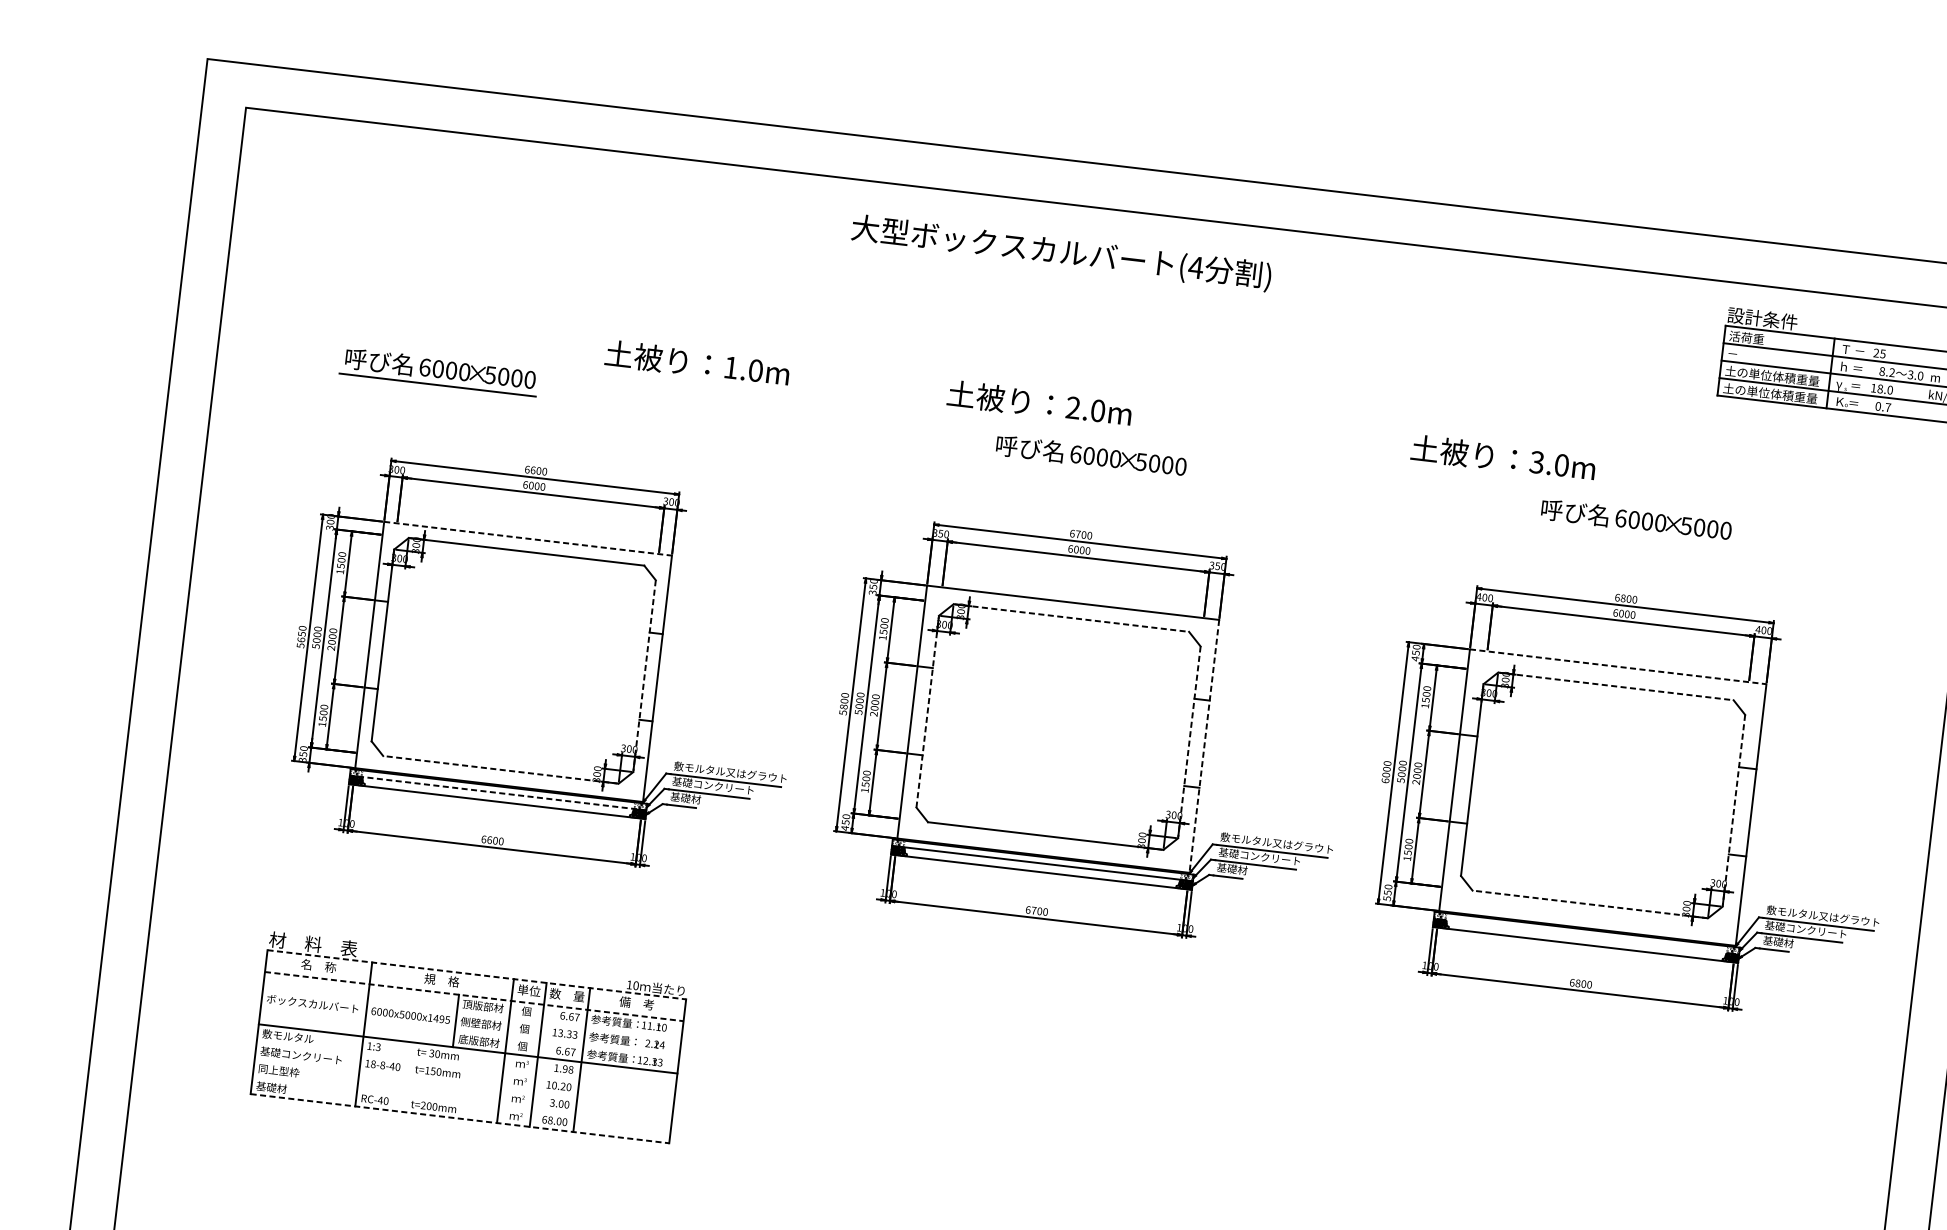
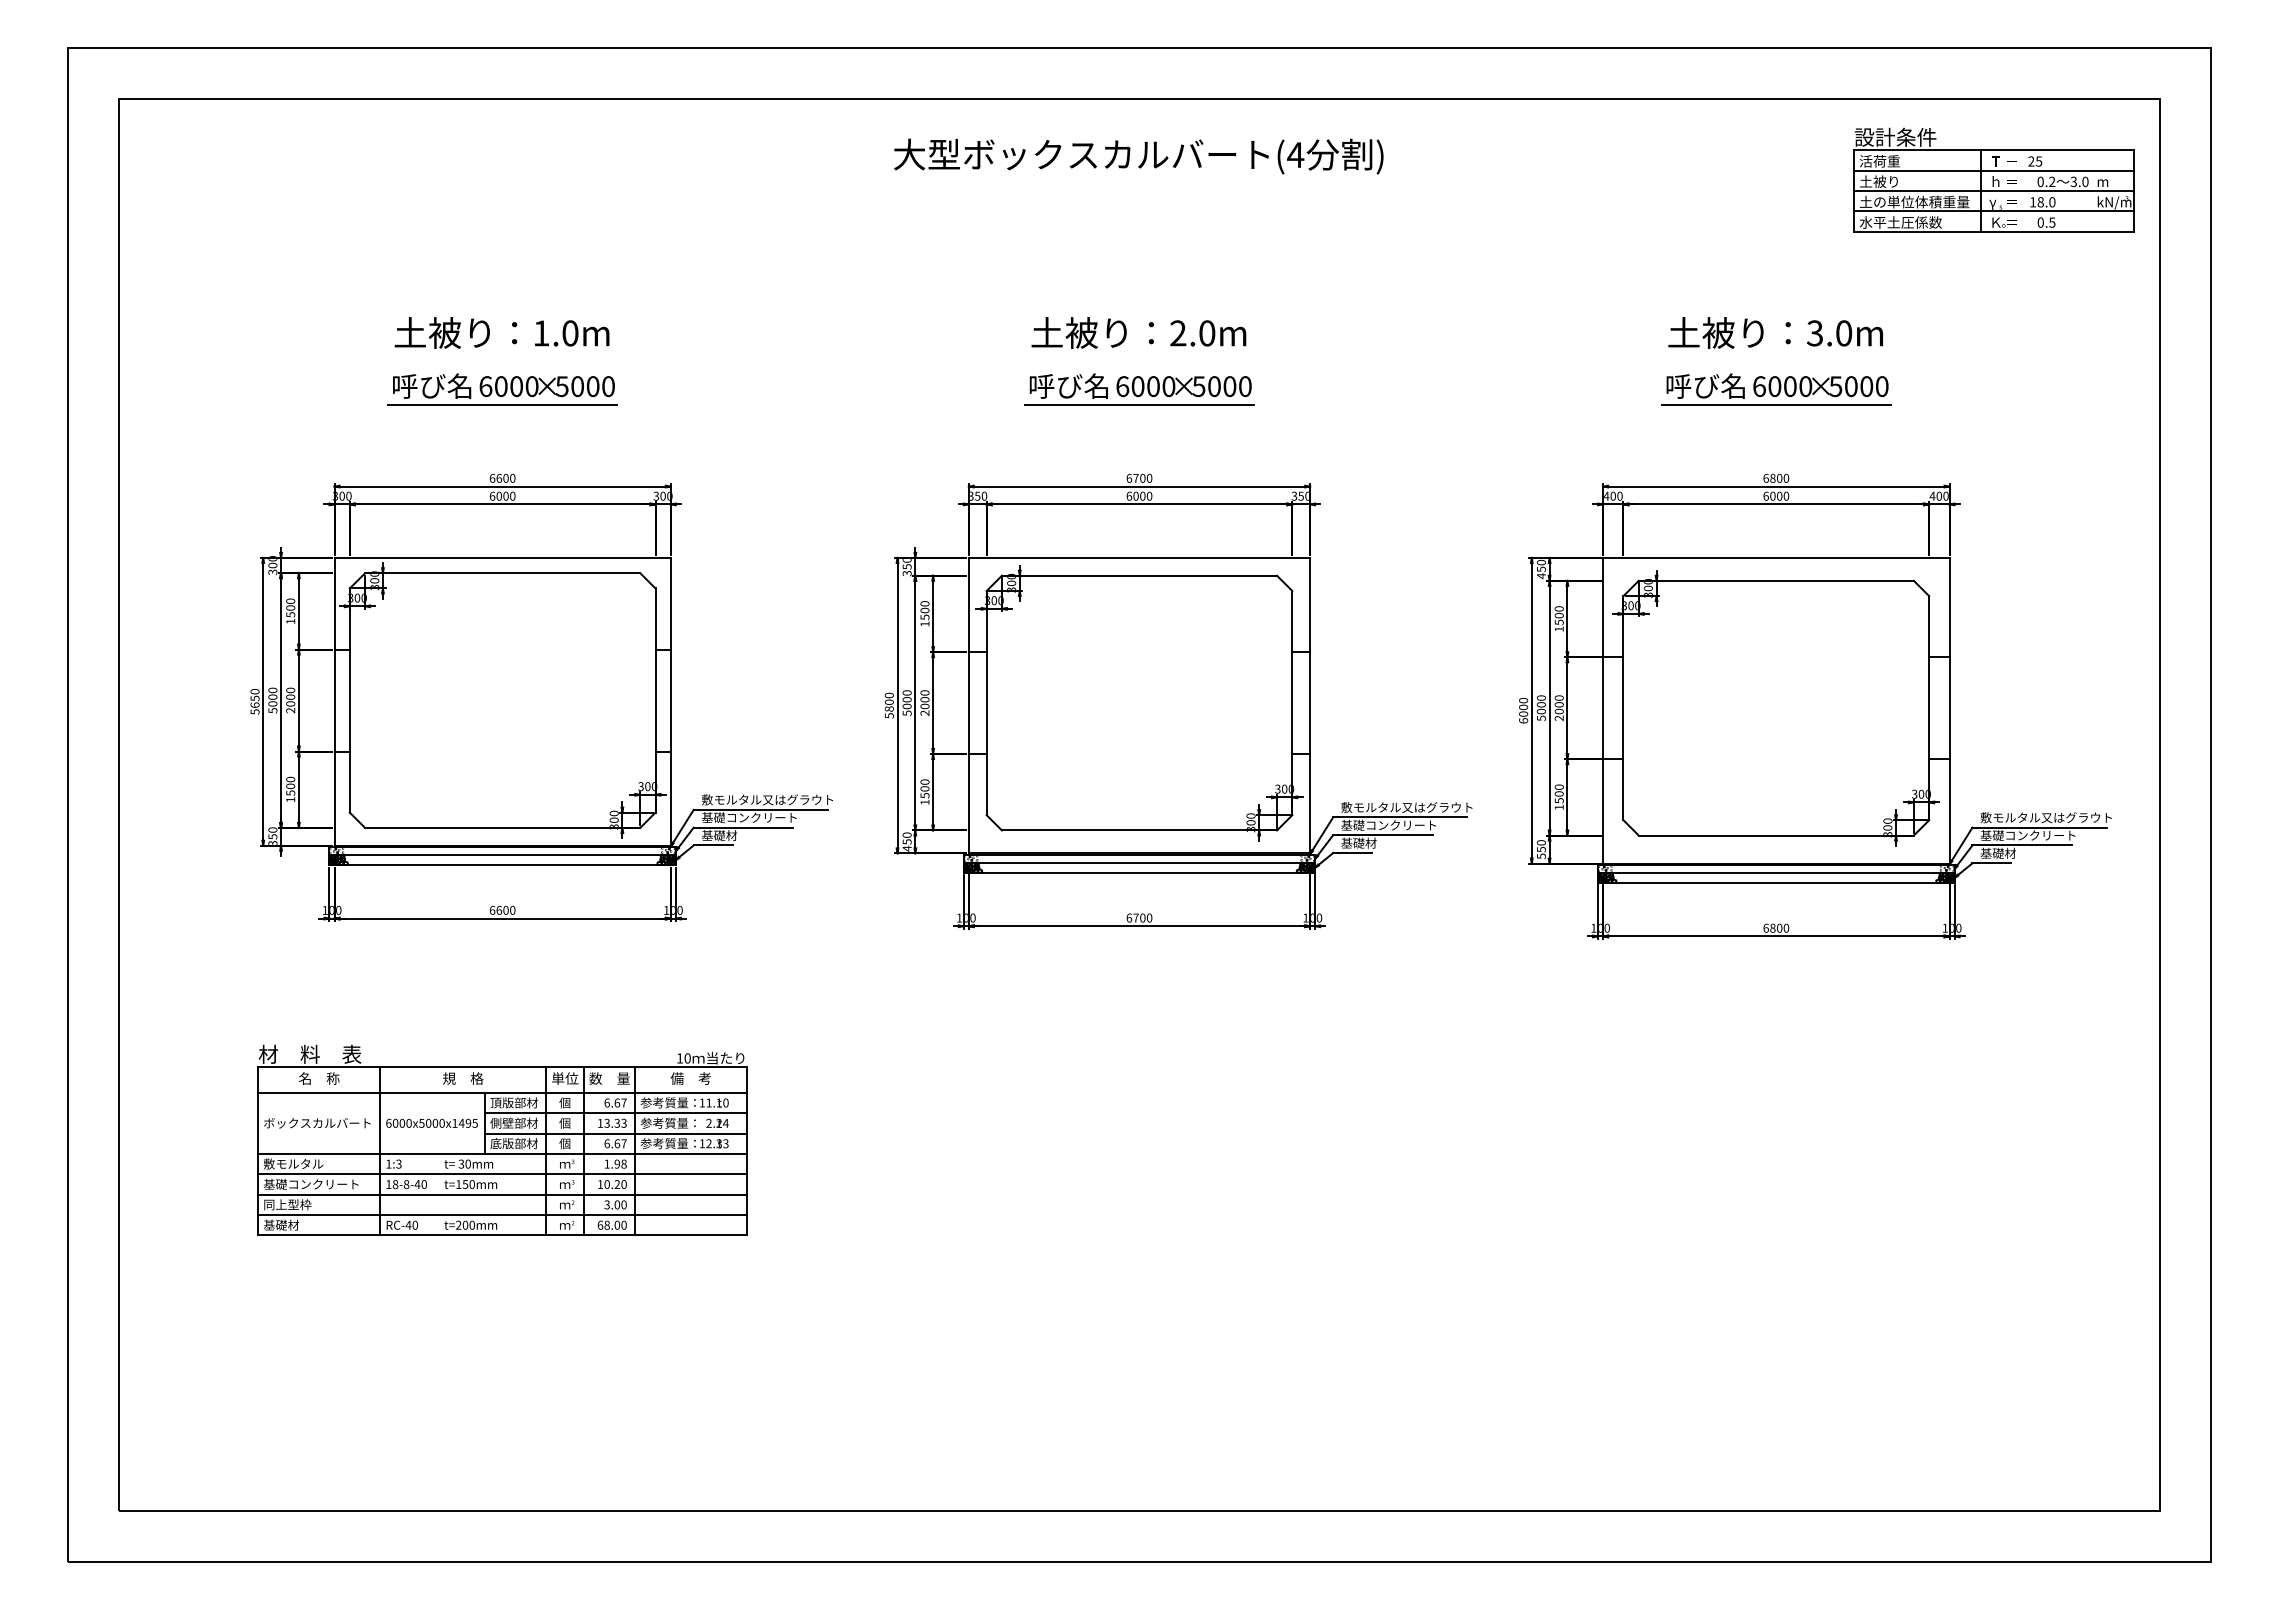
text: (1061, 253) -> (1138, 156), moved
text: (1743, 354) -> (1878, 181), － -> 土被り
text: (696, 362) -> (501, 332), moved
part: (439, 371) -> (502, 389), moved
text: (1882, 371) -> (2040, 181), 8.2 -> 0.2
text: (1770, 393) -> (1914, 222), 土の単位体積重量 -> 水平土圧係数
text: (1039, 403) -> (1138, 332), moved
text: (1888, 407) -> (2052, 222), 0.7 -> 0.5
text: (1503, 457) -> (1775, 332), moved
line: (1088, 472) -> (1139, 405), added
line: (1632, 536) -> (1775, 405), added
line: (528, 538) -> (503, 557), dashed -> solid
line: (1071, 617) -> (1139, 575), dashed -> solid
line: (1618, 666) -> (1776, 557), dashed -> solid
line: (644, 677) -> (655, 701), dashed -> solid
line: (1616, 686) -> (1776, 580), dashed -> solid
line: (927, 711) -> (986, 702), dashed -> solid
line: (1189, 742) -> (1292, 703), dashed -> solid
line: (1204, 746) -> (1310, 705), dashed -> solid
line: (500, 769) -> (502, 827), dashed -> solid
line: (498, 792) -> (502, 854), dashed -> solid
line: (1734, 811) -> (1929, 708), dashed -> solid
line: (1590, 904) -> (1776, 835), dashed -> solid
line: (1586, 936) -> (1776, 872), added
line: (476, 974) -> (502, 1067), dashed -> solid
line: (474, 996) -> (502, 1092), dashed -> solid
line: (568, 1025) -> (615, 1113), added
line: (566, 1042) -> (615, 1133), added
line: (465, 1066) -> (502, 1174), added
line: (463, 1083) -> (502, 1194), added
line: (461, 1101) -> (502, 1215), added
line: (459, 1118) -> (502, 1235), dashed -> solid

